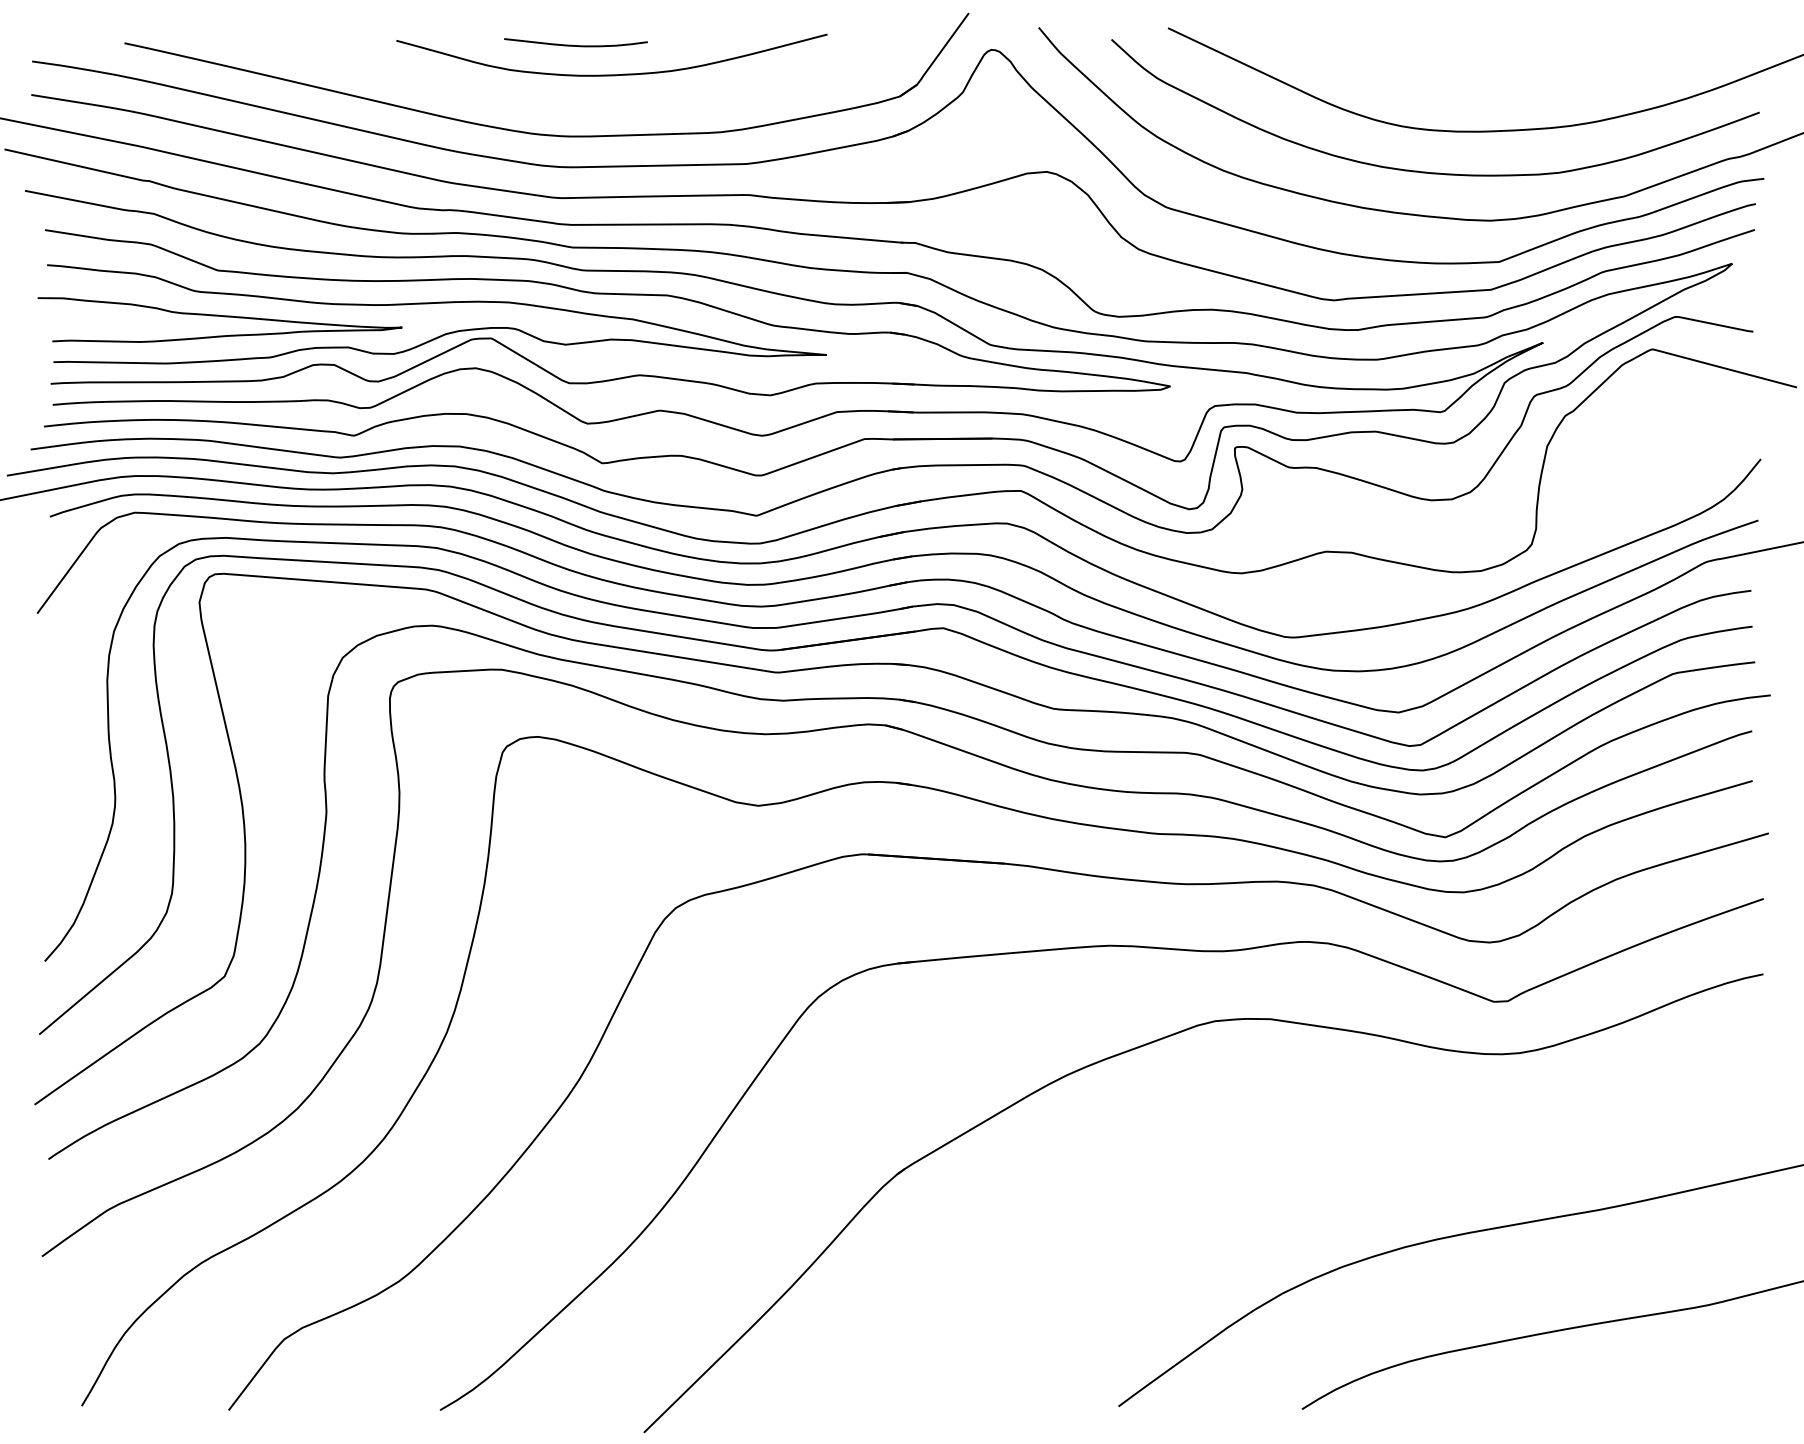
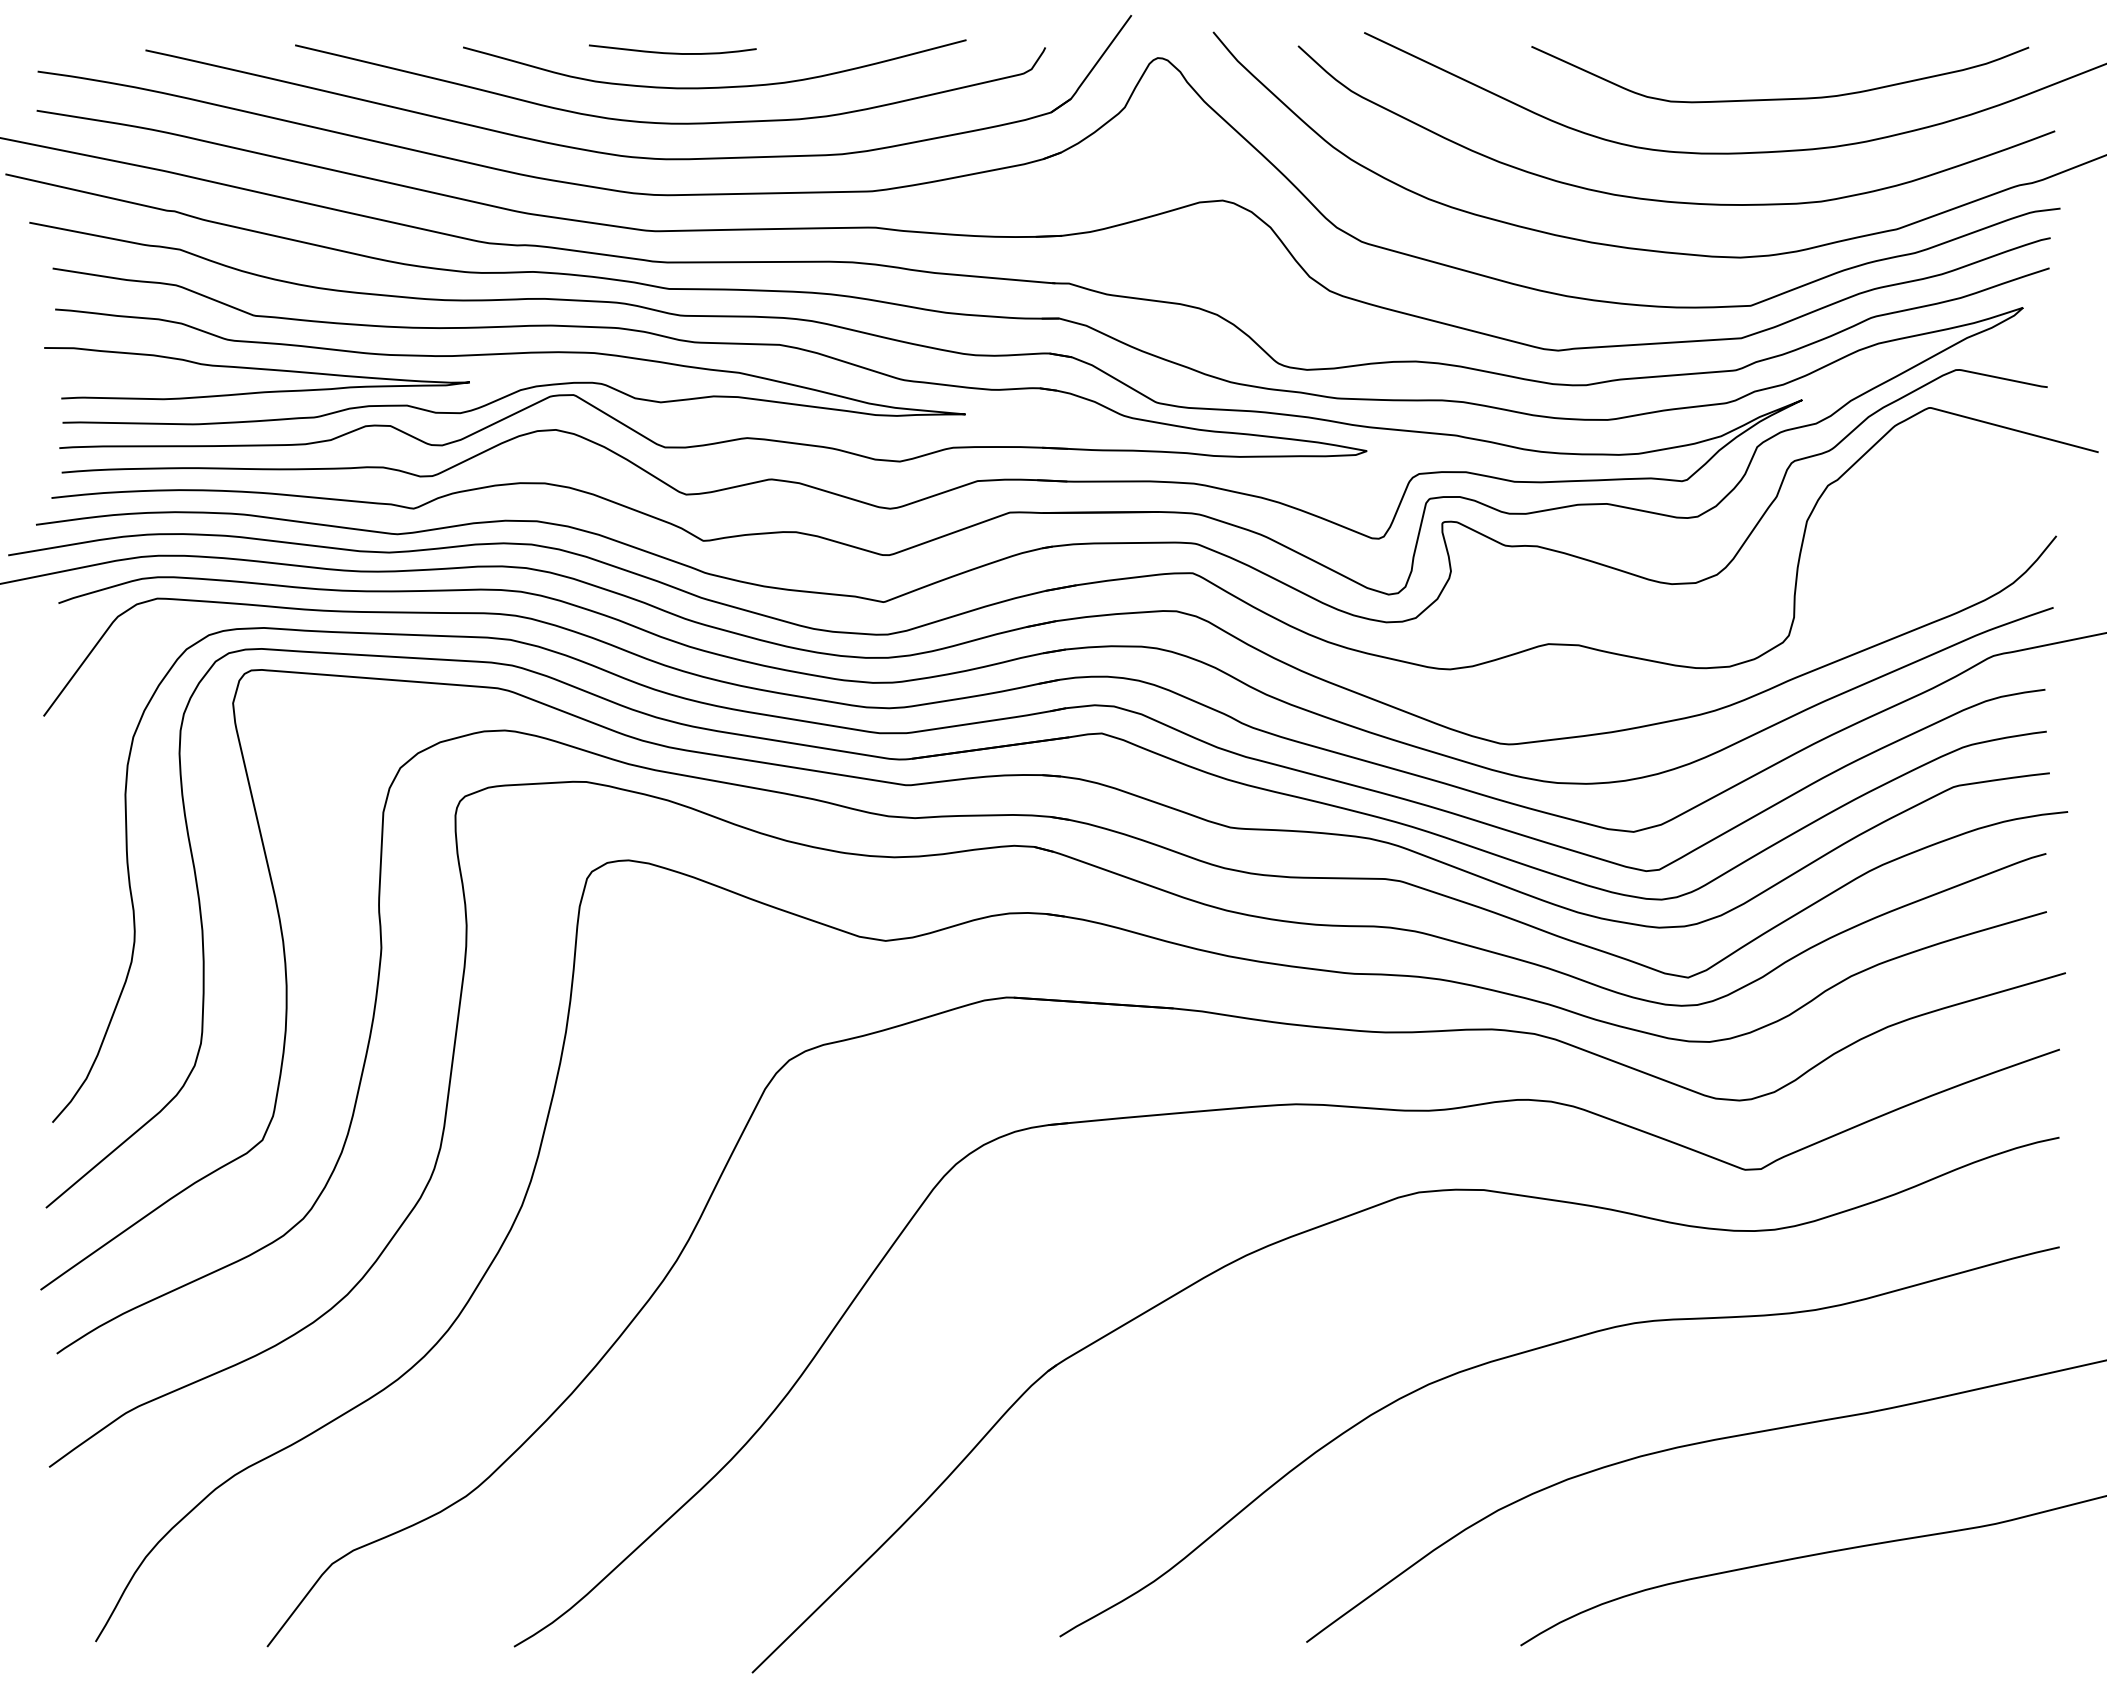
curve: (1524, 84) -> (1780, 98), added
curve: (574, 105) -> (670, 122), added
curve: (1311, 1157) -> (1531, 1351), added

